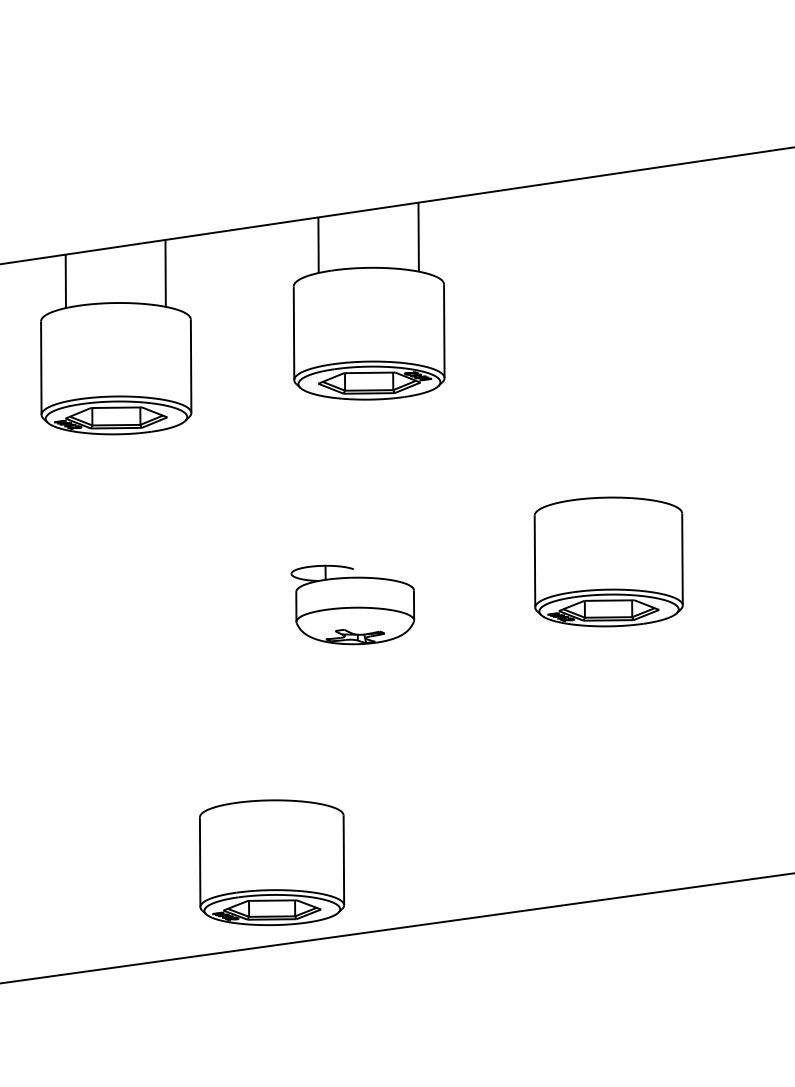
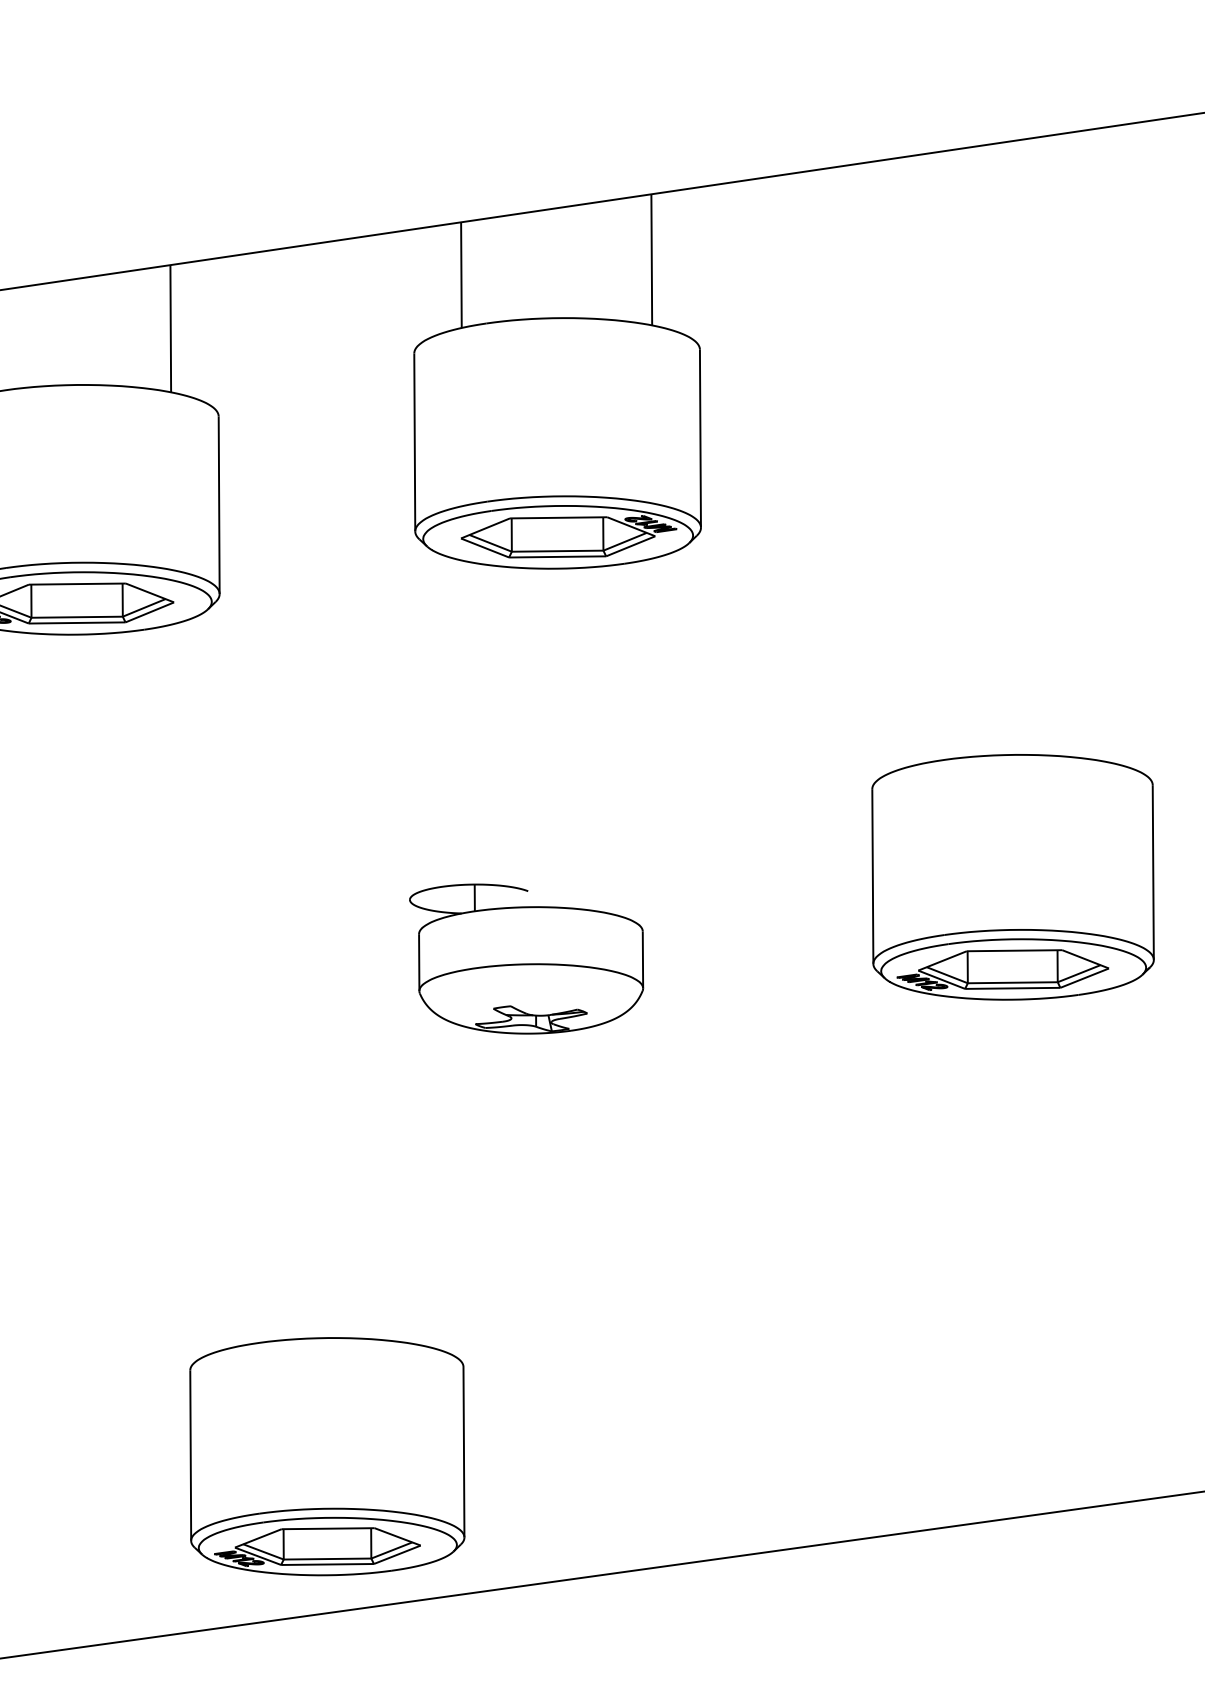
part: (272, 862) -> (328, 1456), moved

